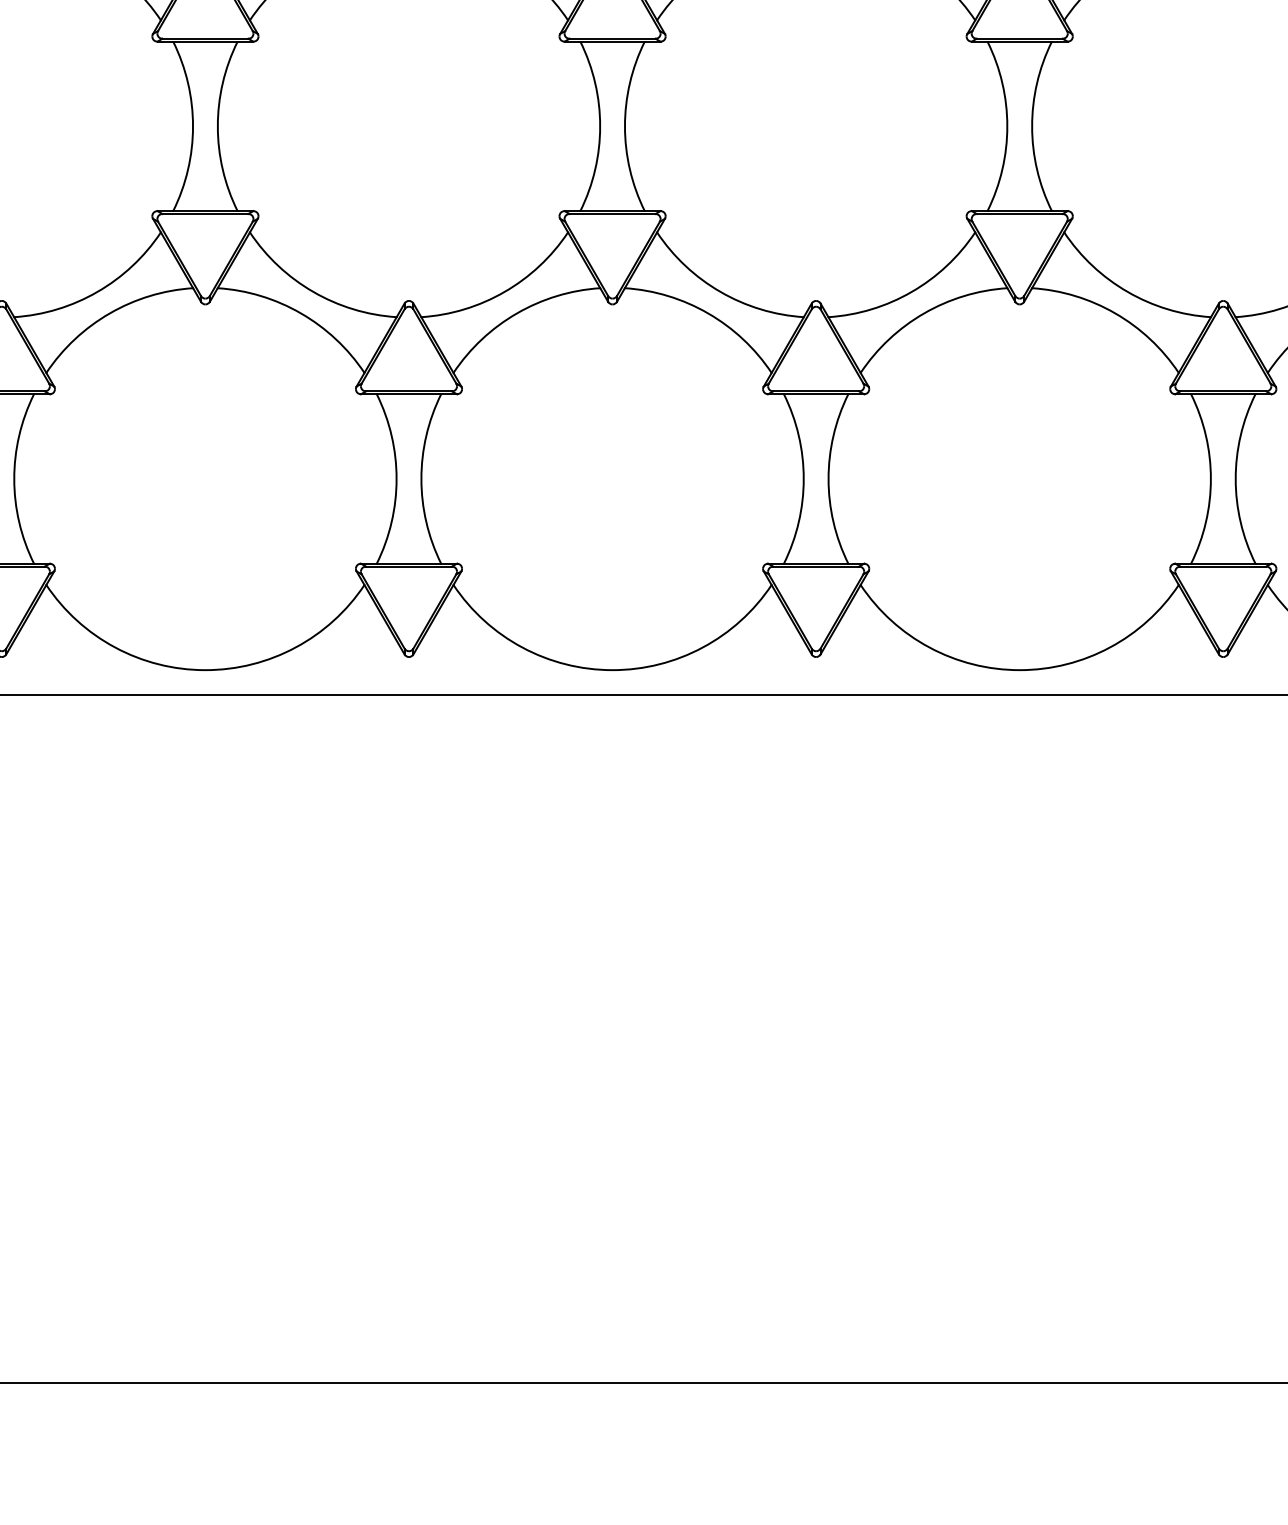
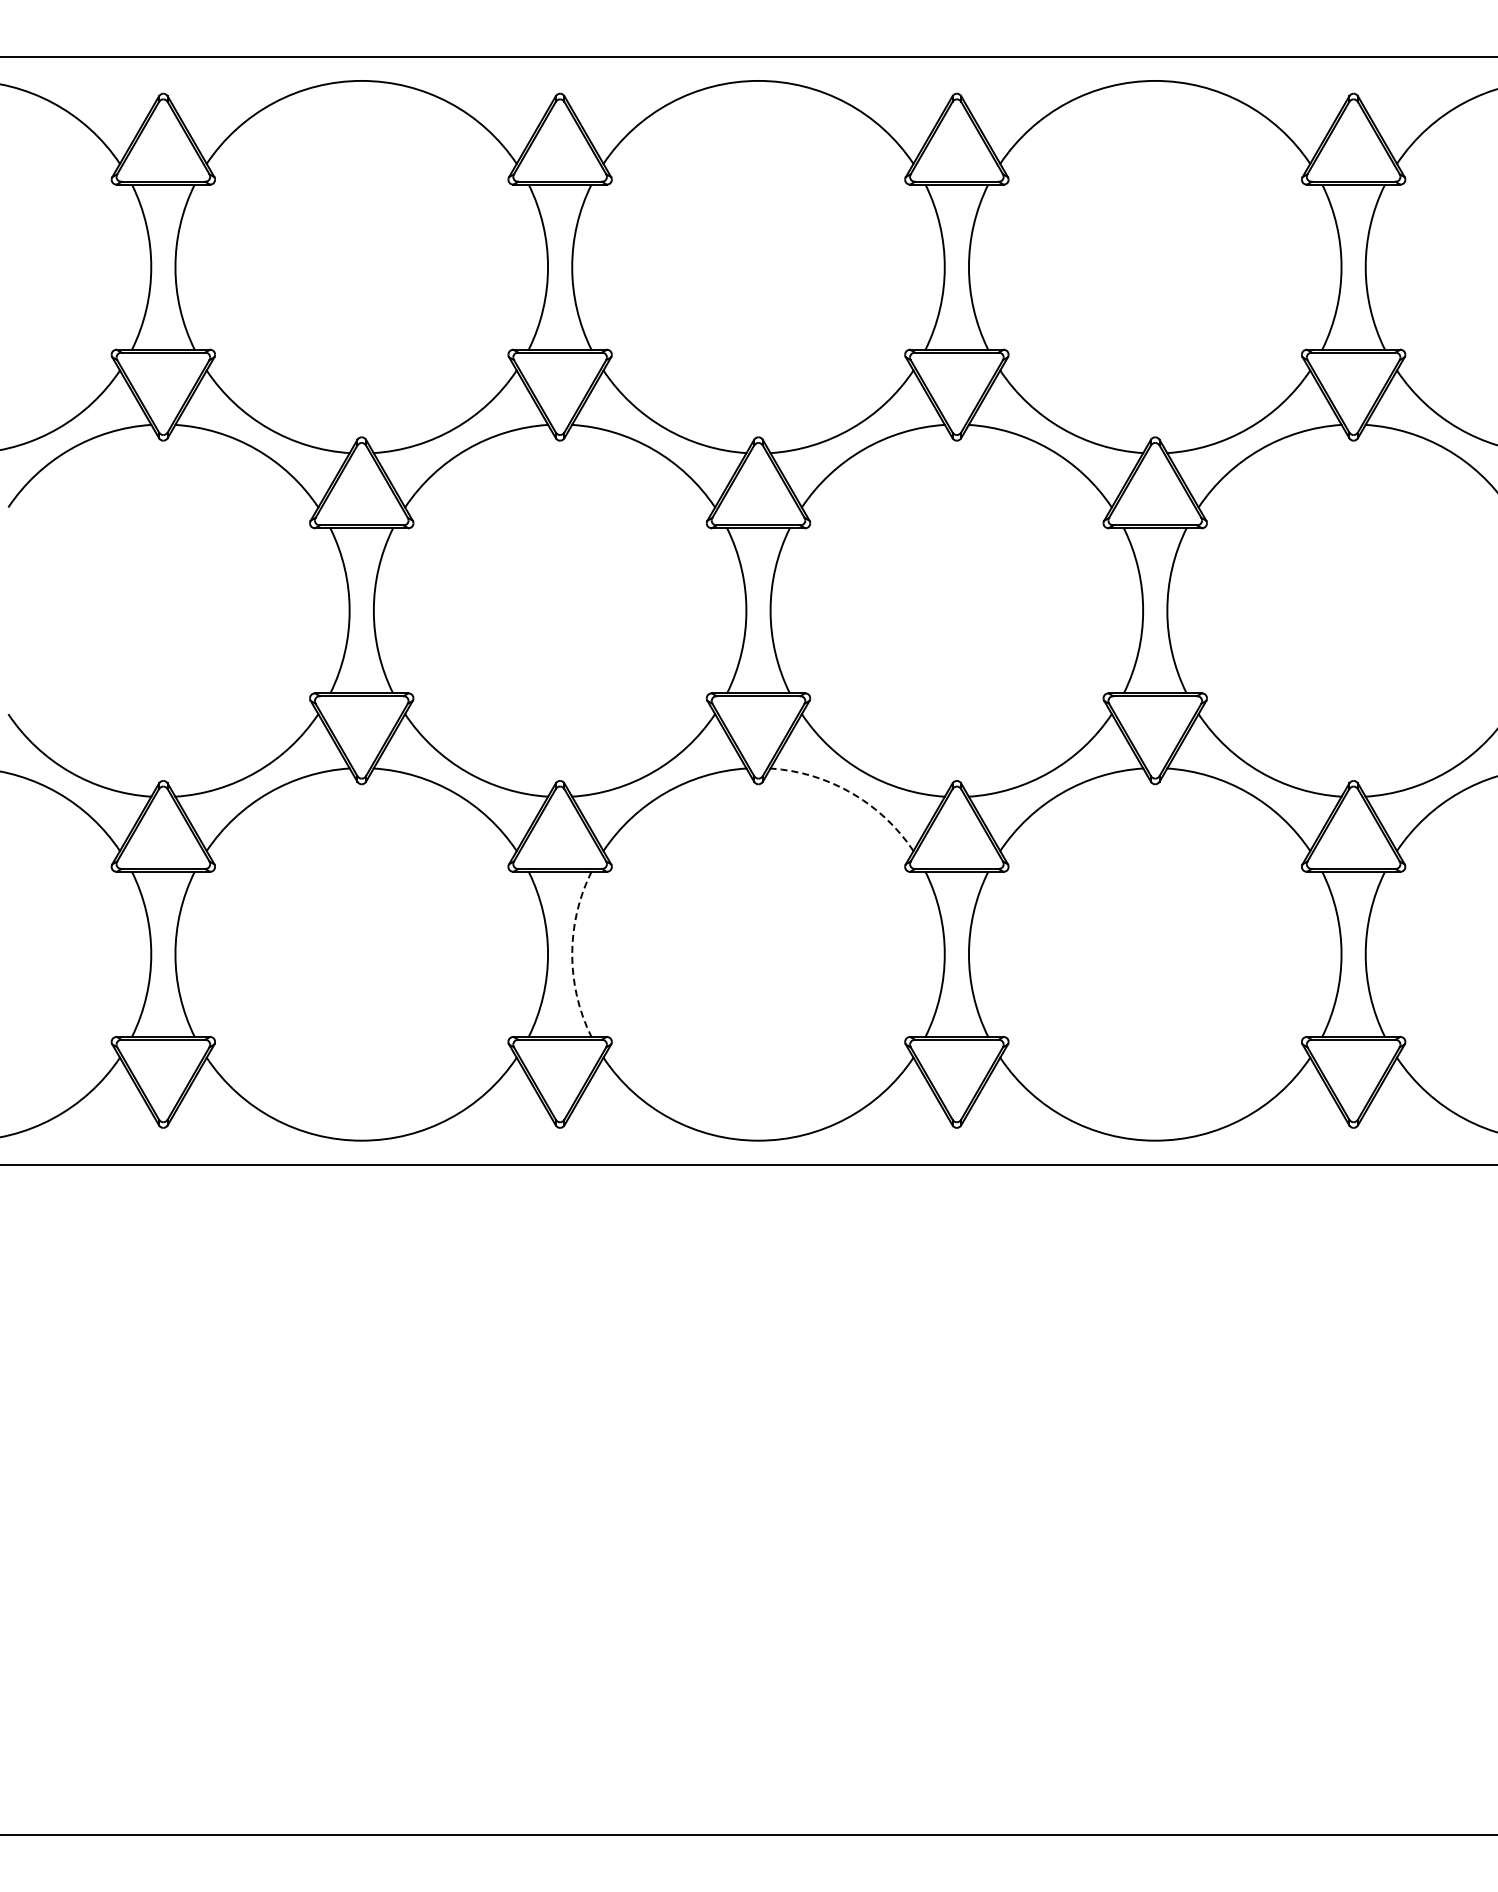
arc: (708, 313) -> (851, 793), solid -> dashed
arc: (421, 479) -> (572, 954), solid -> dashed

